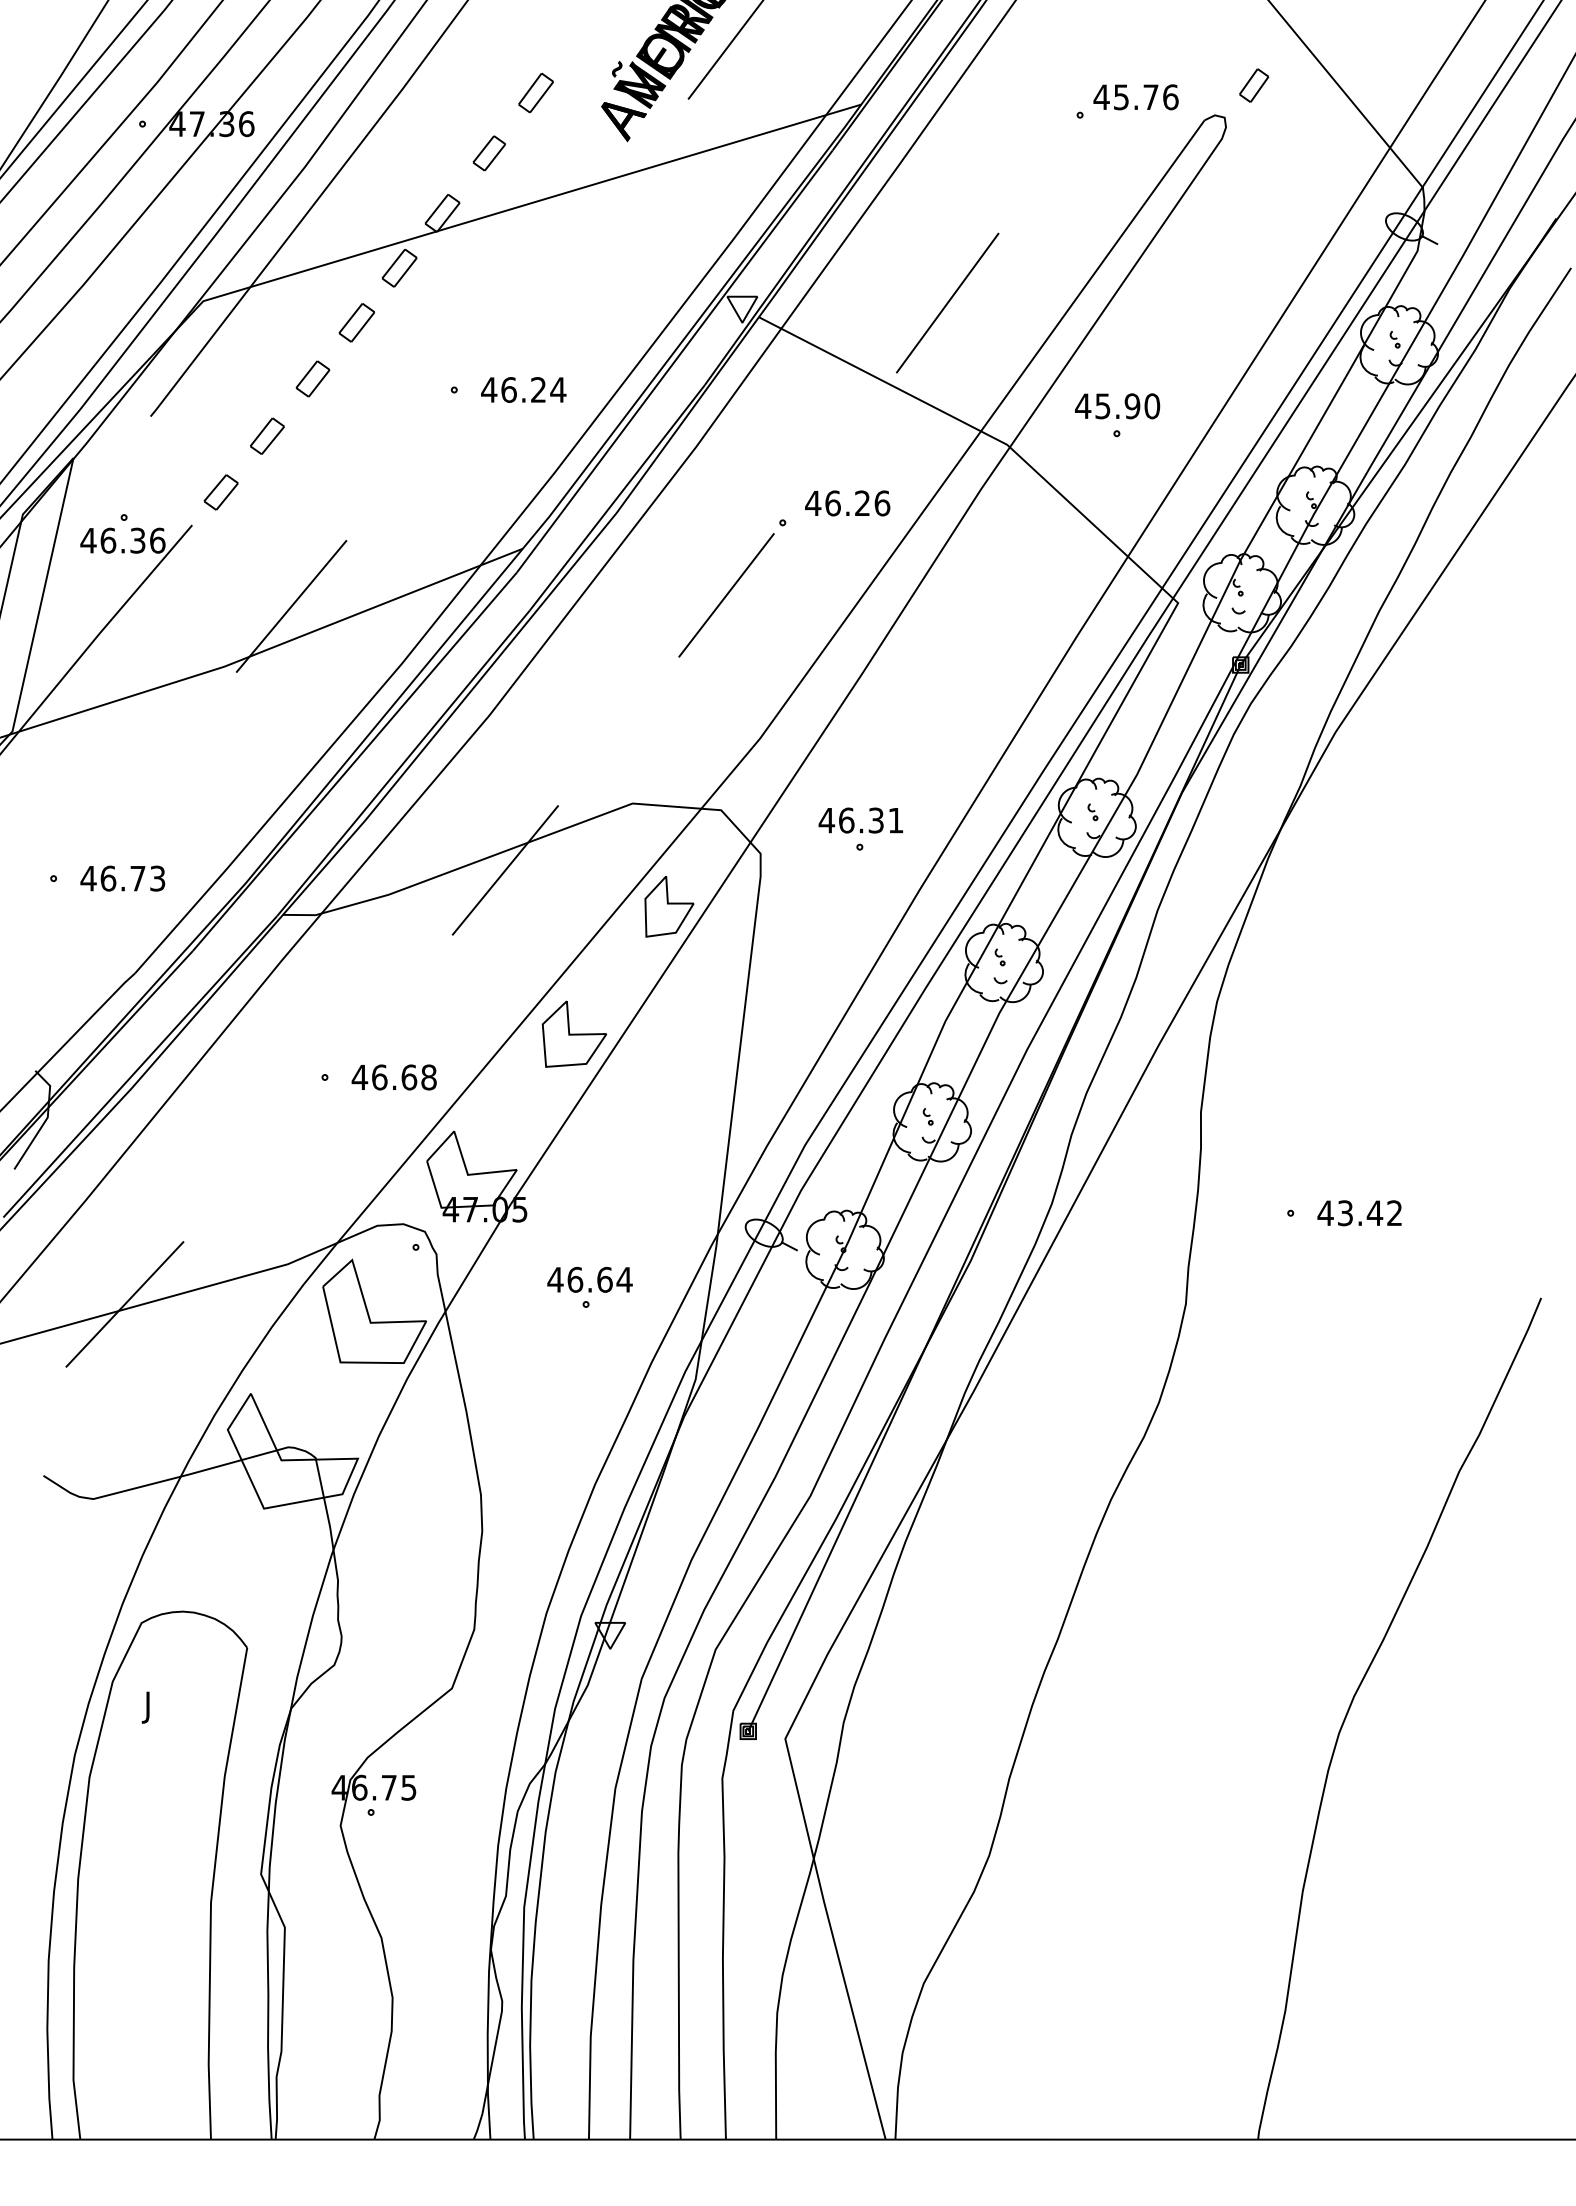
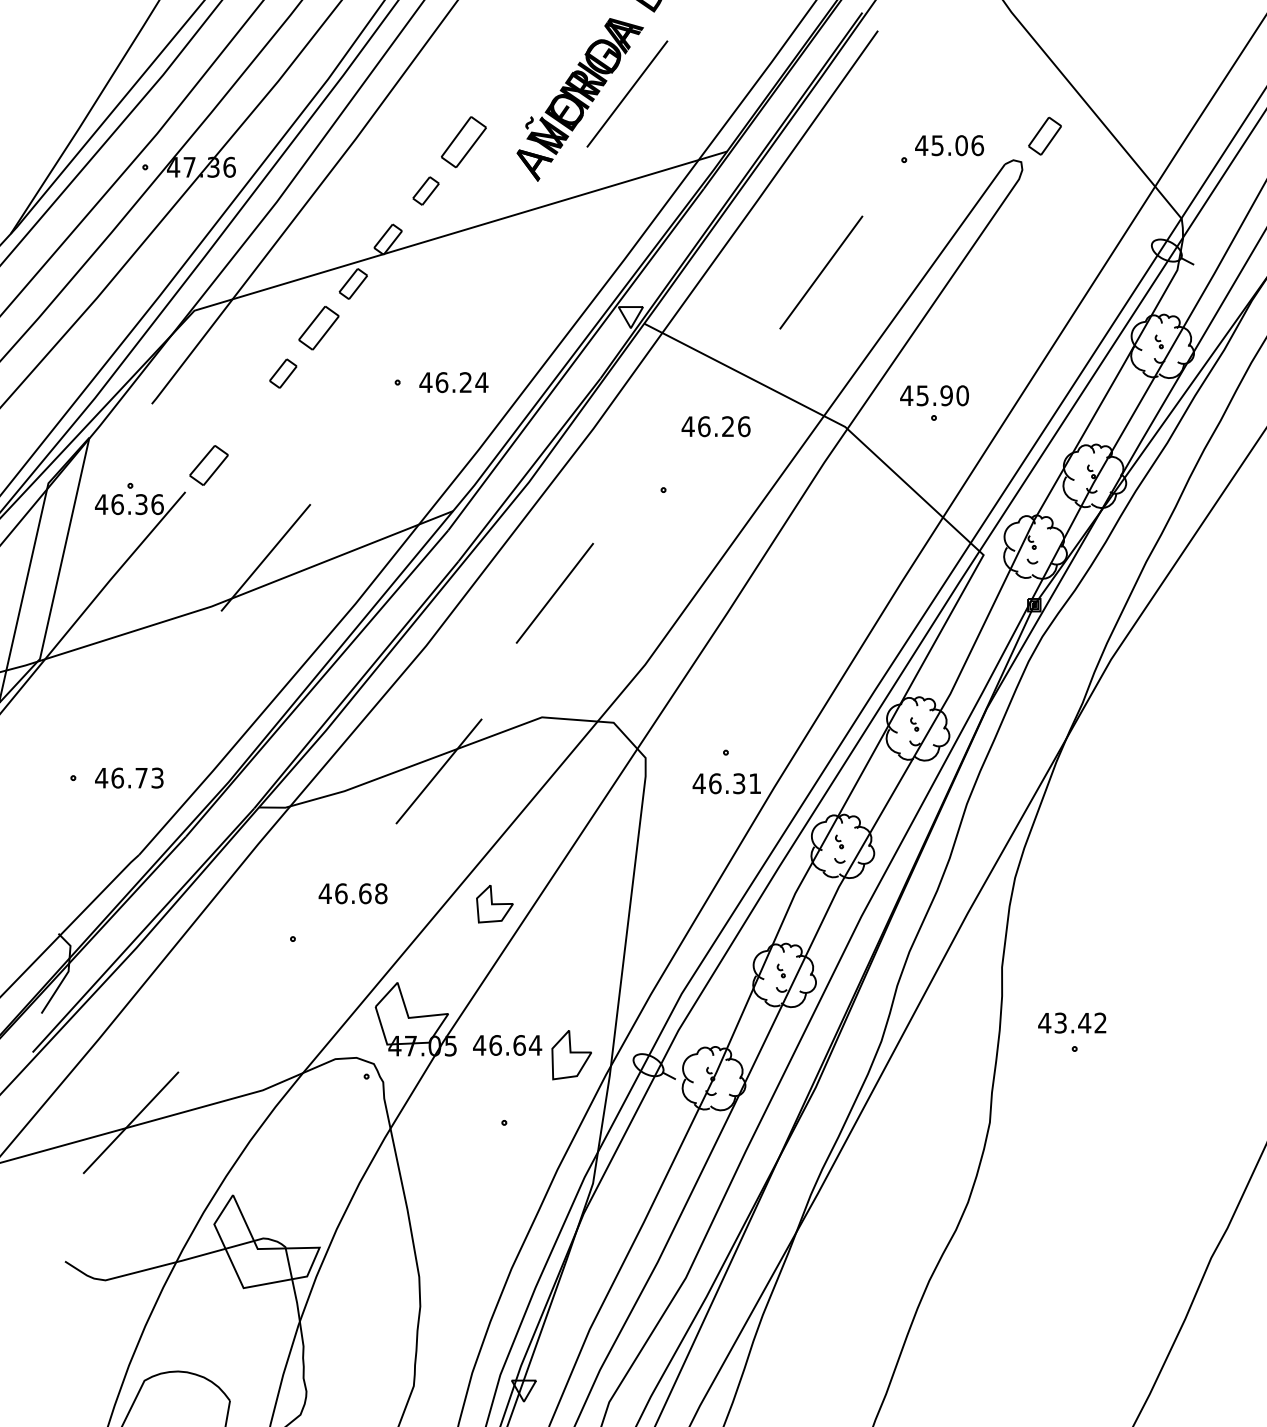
part: (1254, 85) -> (1045, 136), size x1.4
part: (535, 92) -> (463, 141), size x1.6
text: (1150, 97) -> (961, 145), 45.76 -> 45.06
line: (947, 302) -> (821, 272), moved
part: (356, 322) -> (318, 327), size x1.4
part: (267, 435) -> (246, 419), removed
part: (220, 492) -> (208, 465), size x1.4
text: (847, 503) -> (715, 426), moved
line: (726, 595) -> (554, 593), moved
text: (860, 820) -> (726, 783), moved
part: (669, 906) -> (571, 1054), moved
part: (574, 1033) -> (494, 903), size x0.7
text: (393, 1077) -> (352, 893), moved
text: (1359, 1213) -> (1072, 1023), moved
text: (589, 1279) -> (507, 1045), moved
part: (368, 1311) -> (328, 1128), removed

